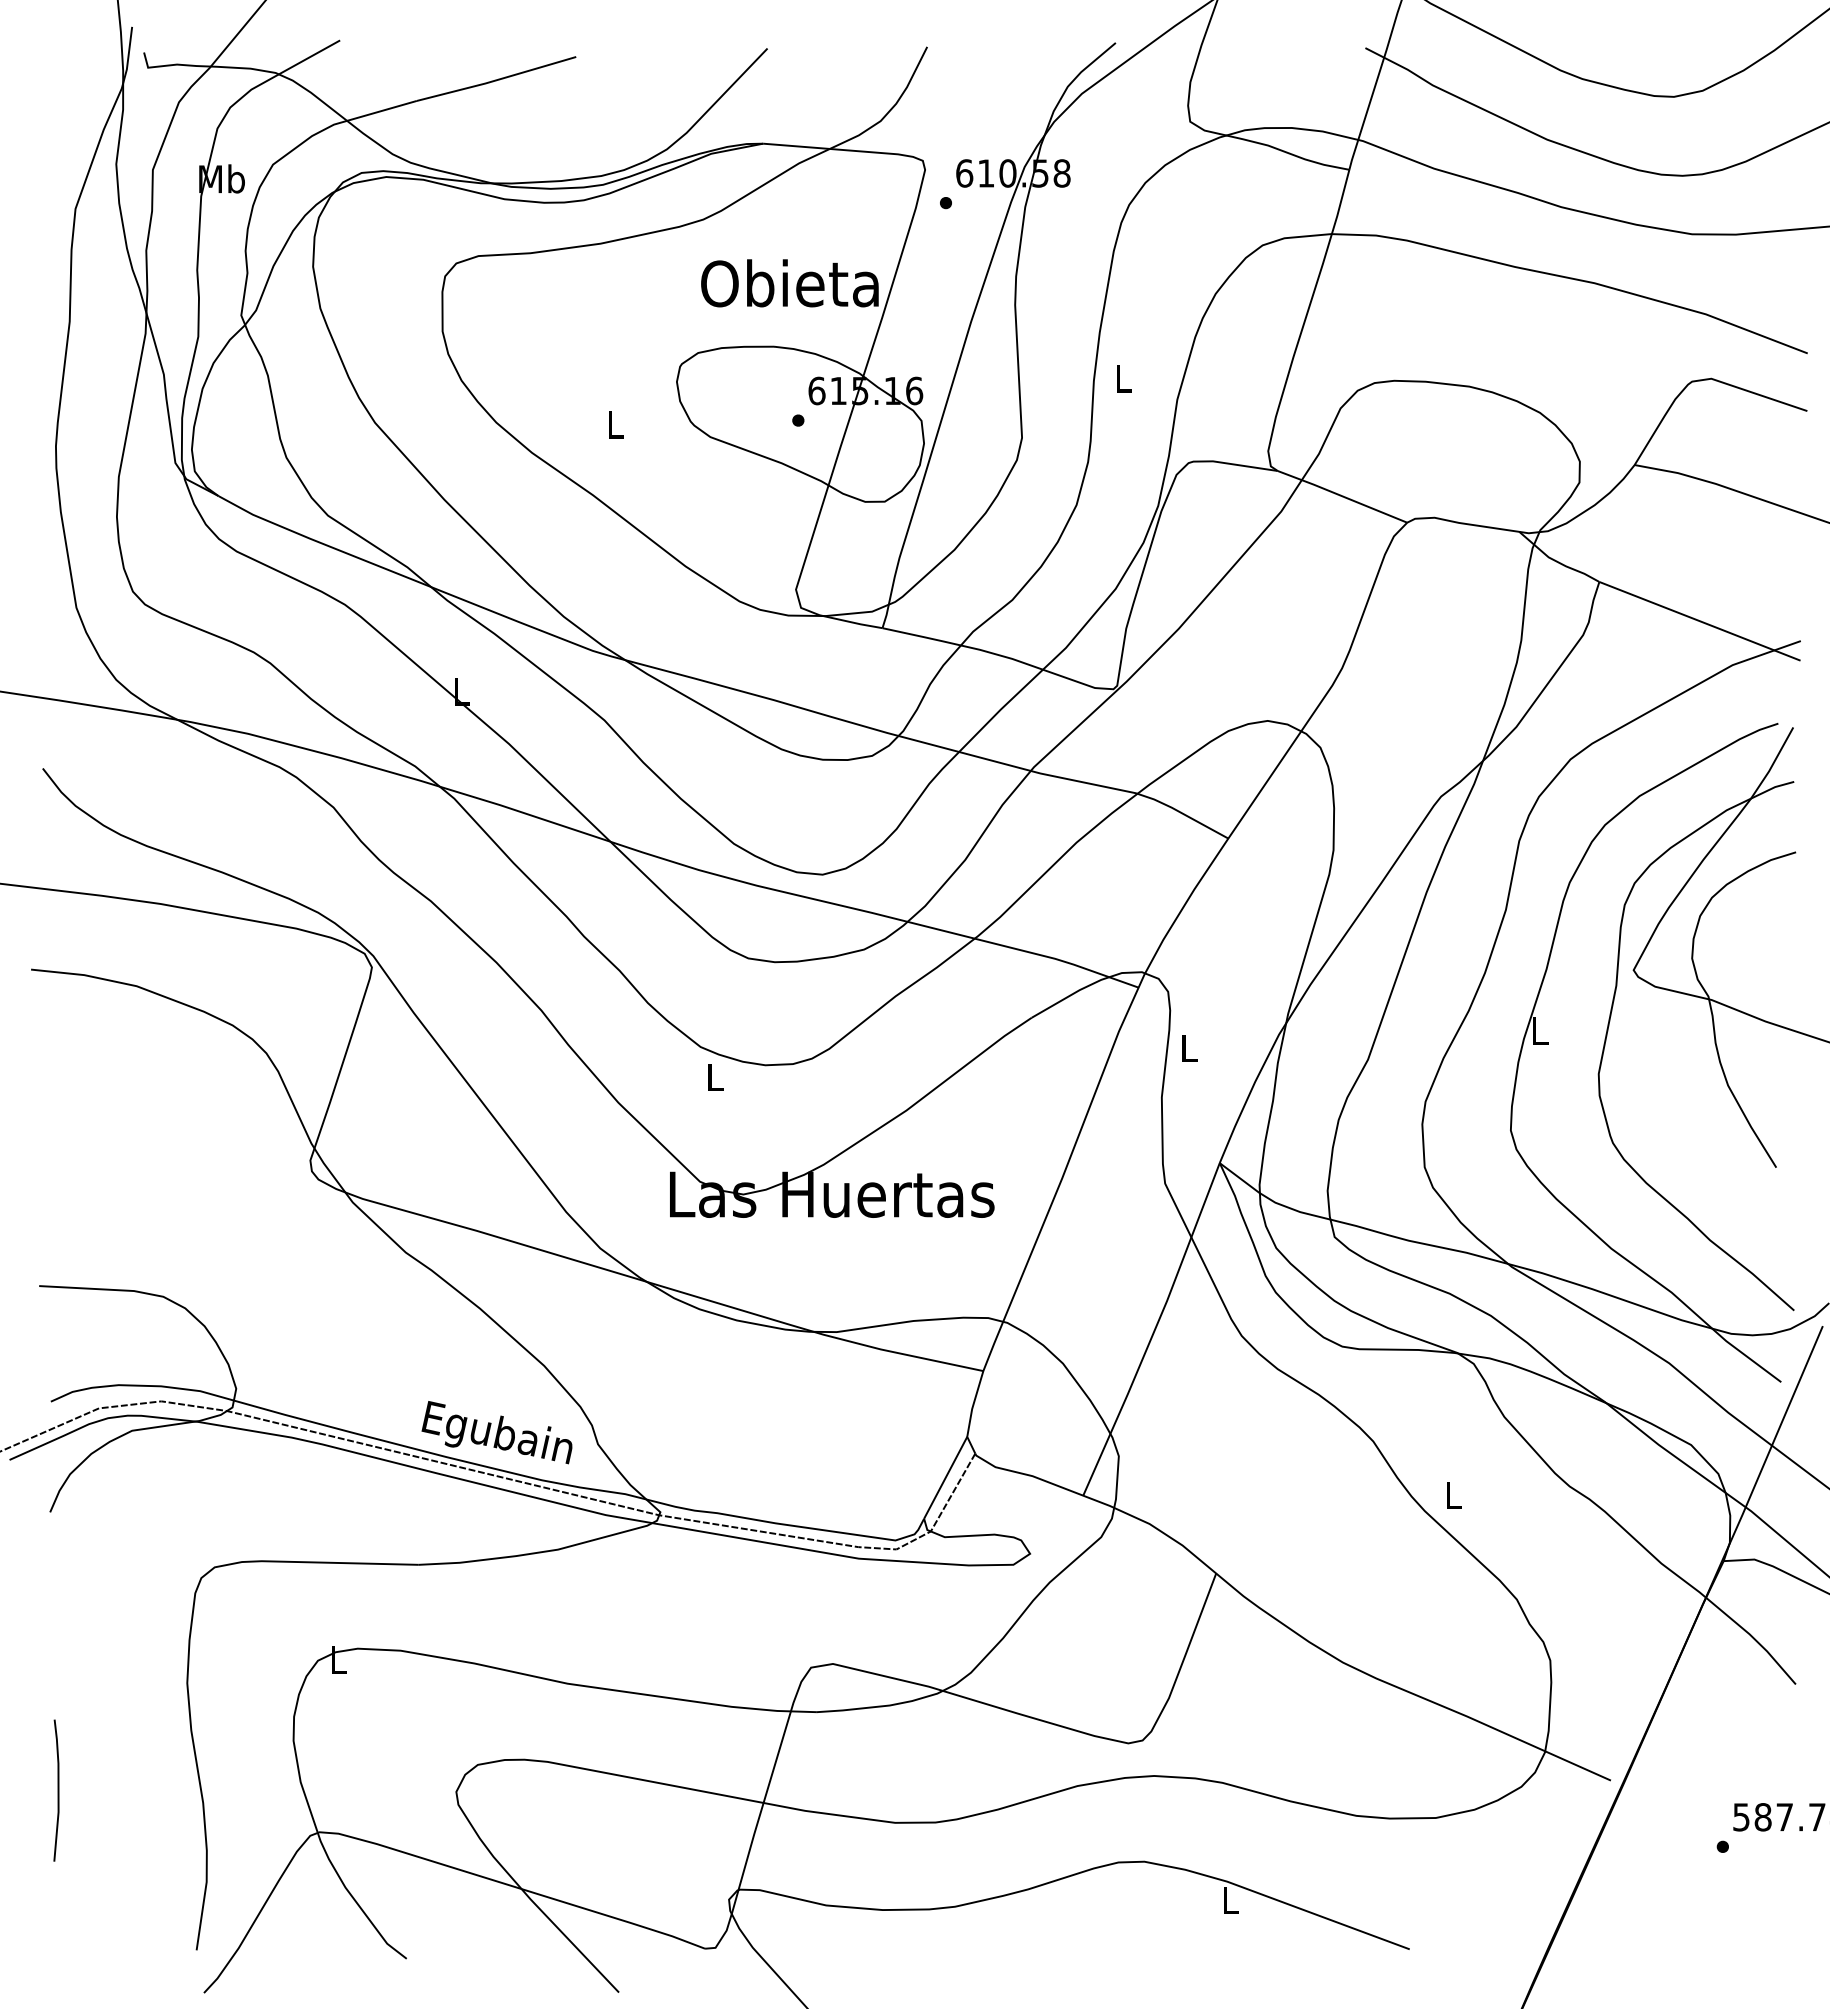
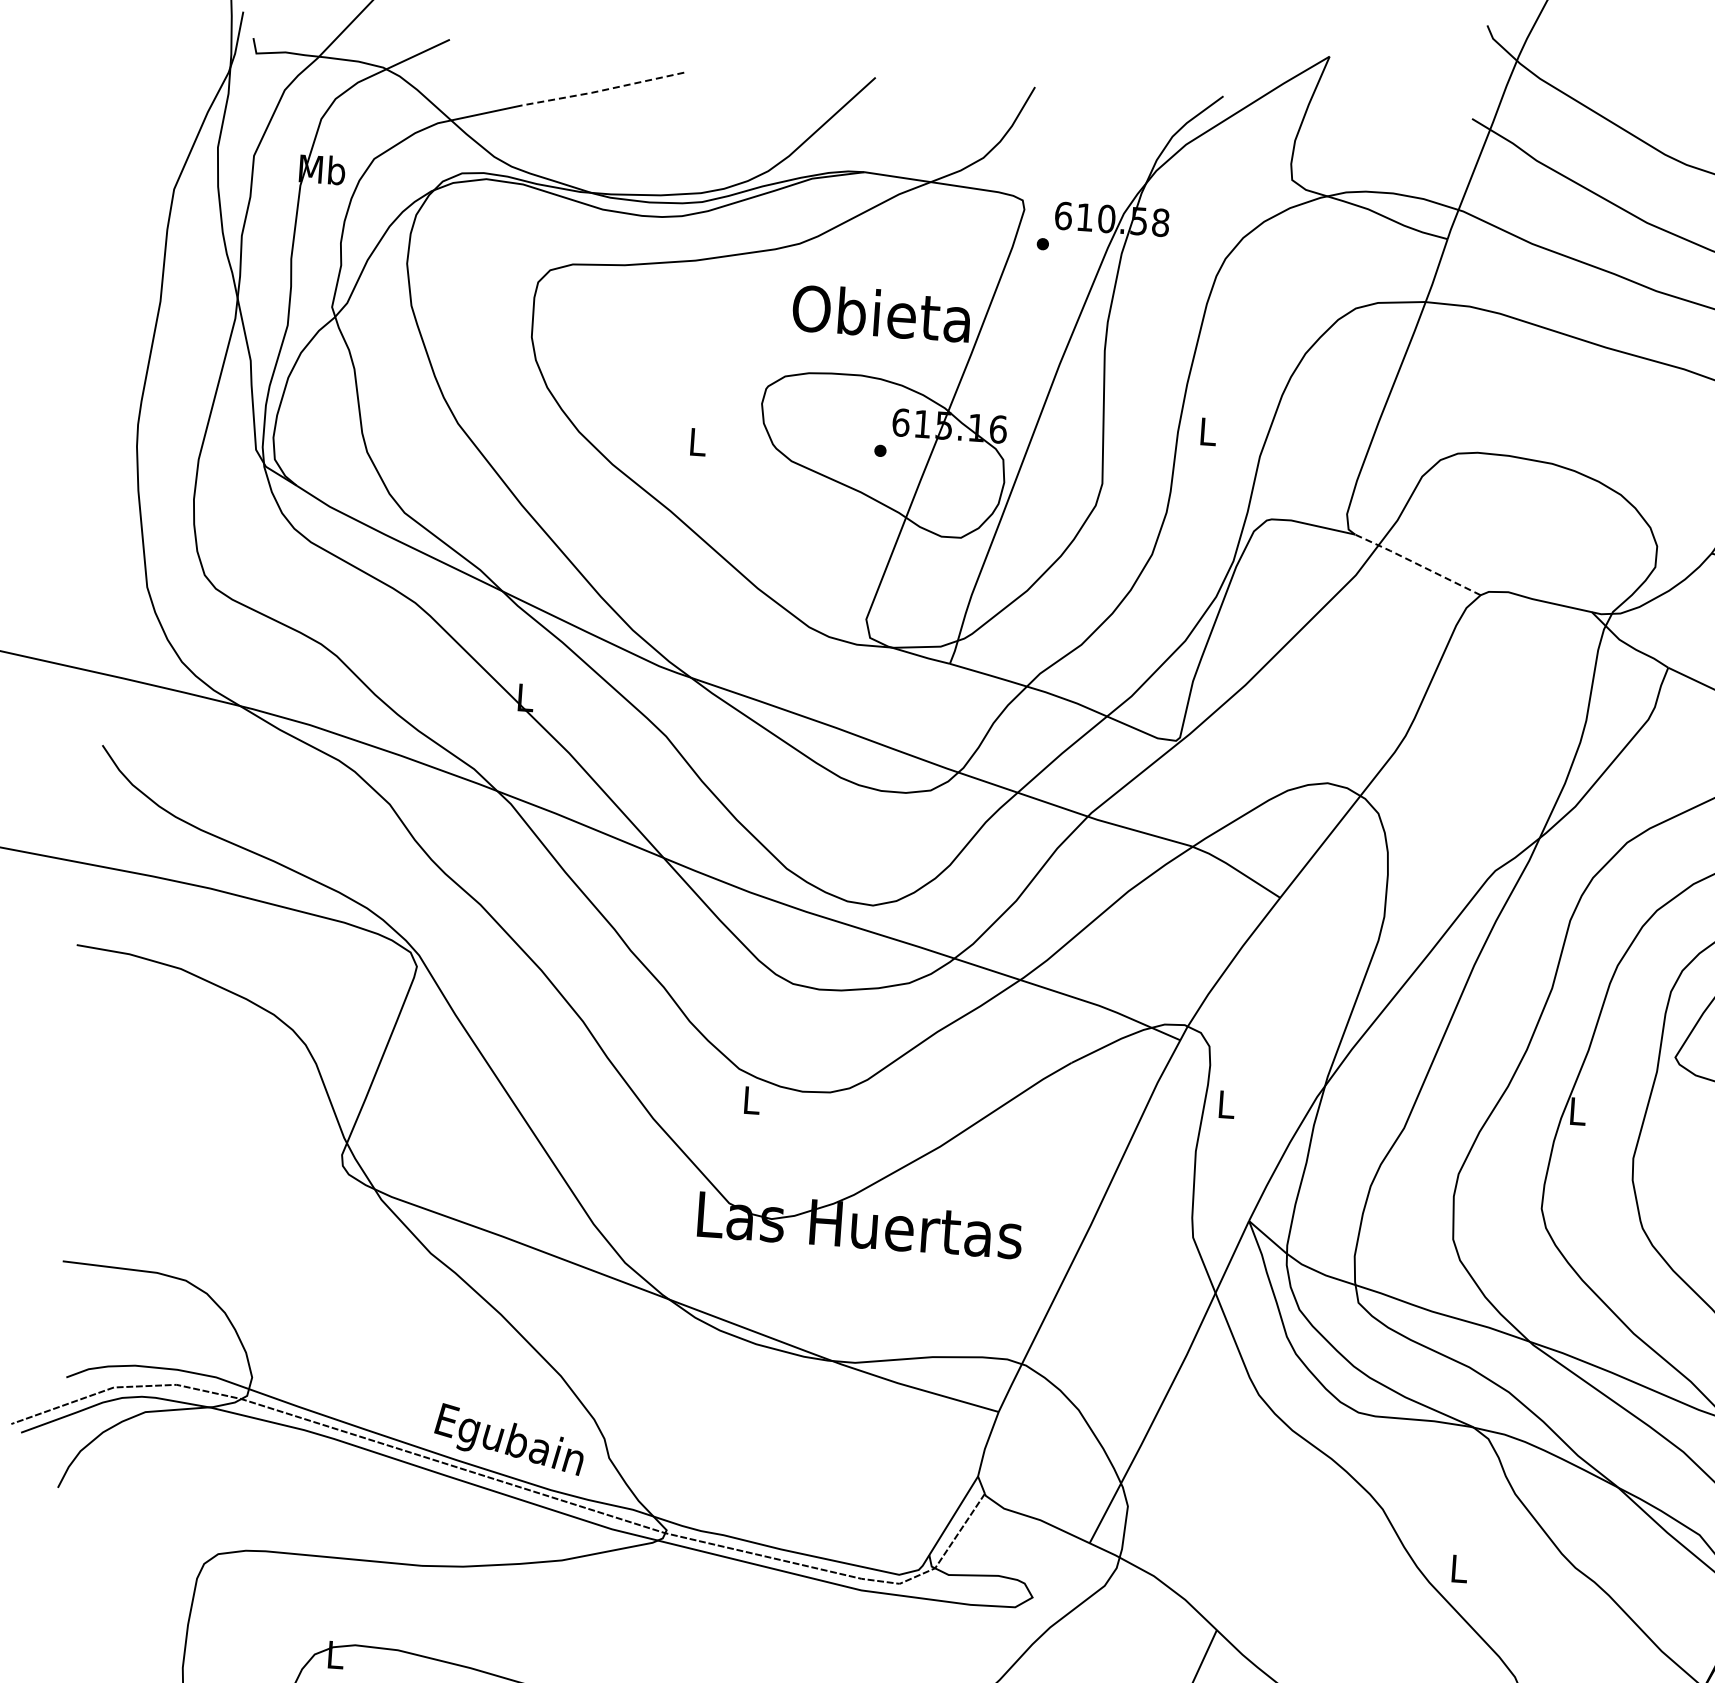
line: (495, 80) -> (602, 90), solid -> dashed
line: (1341, 496) -> (1416, 564), solid -> dashed

